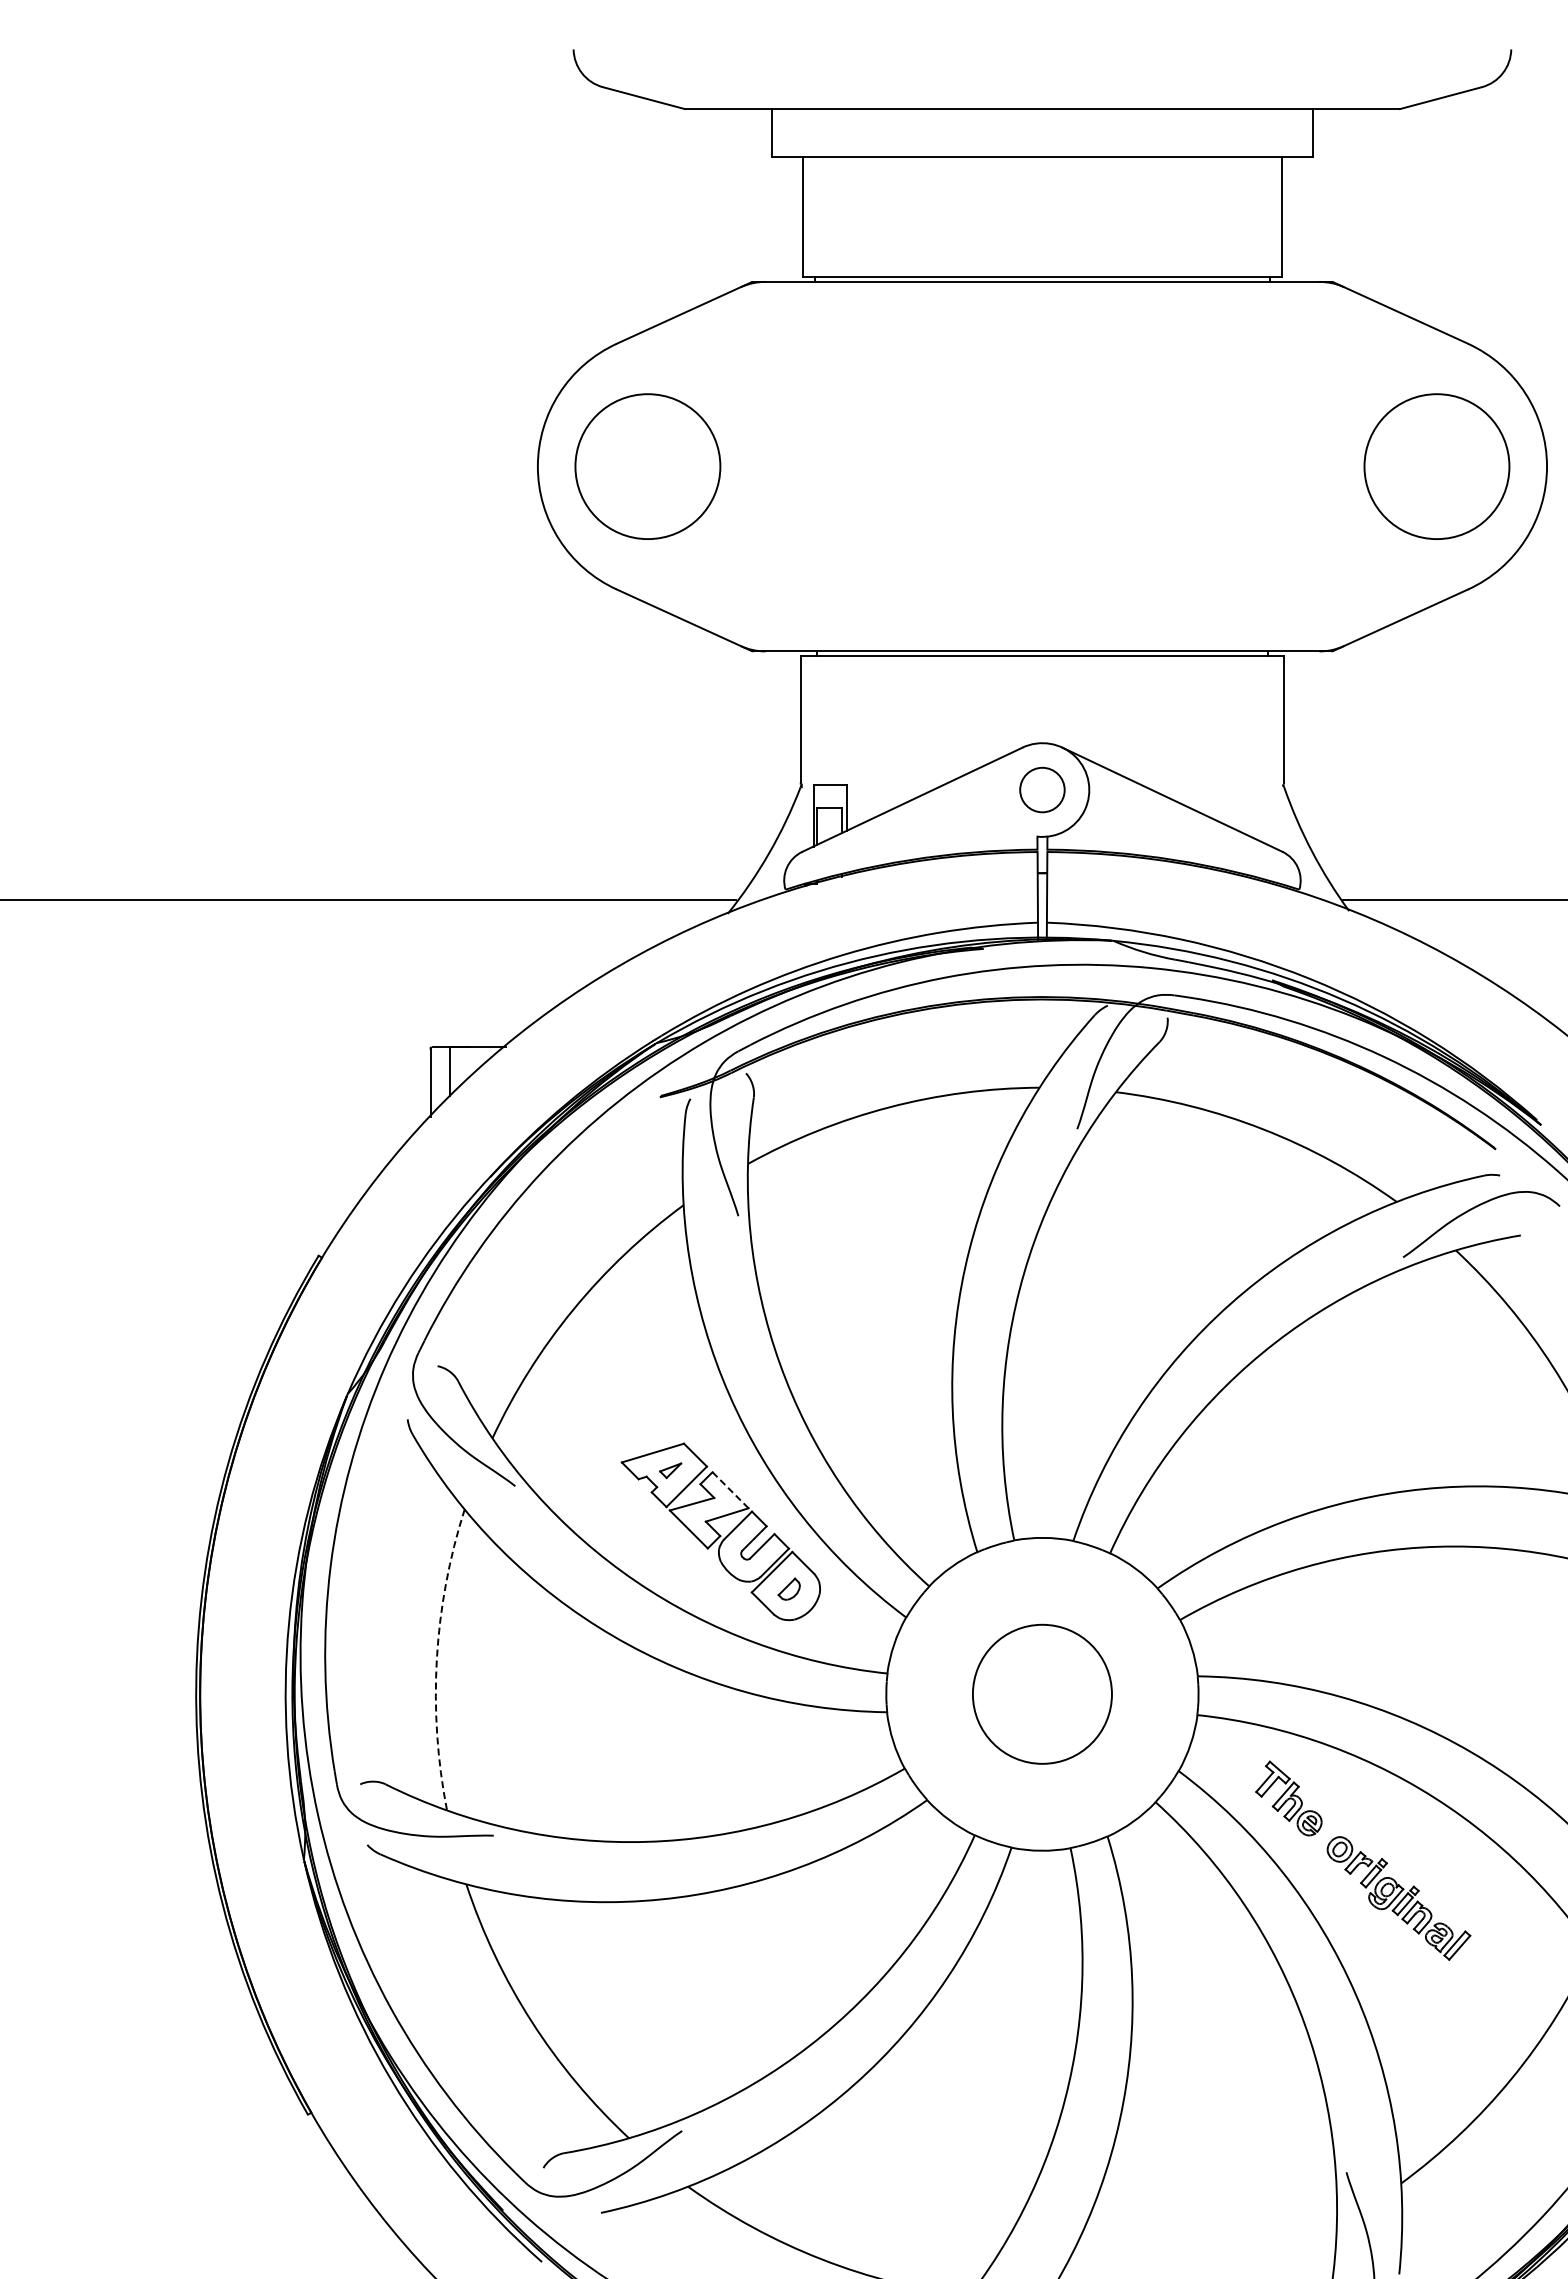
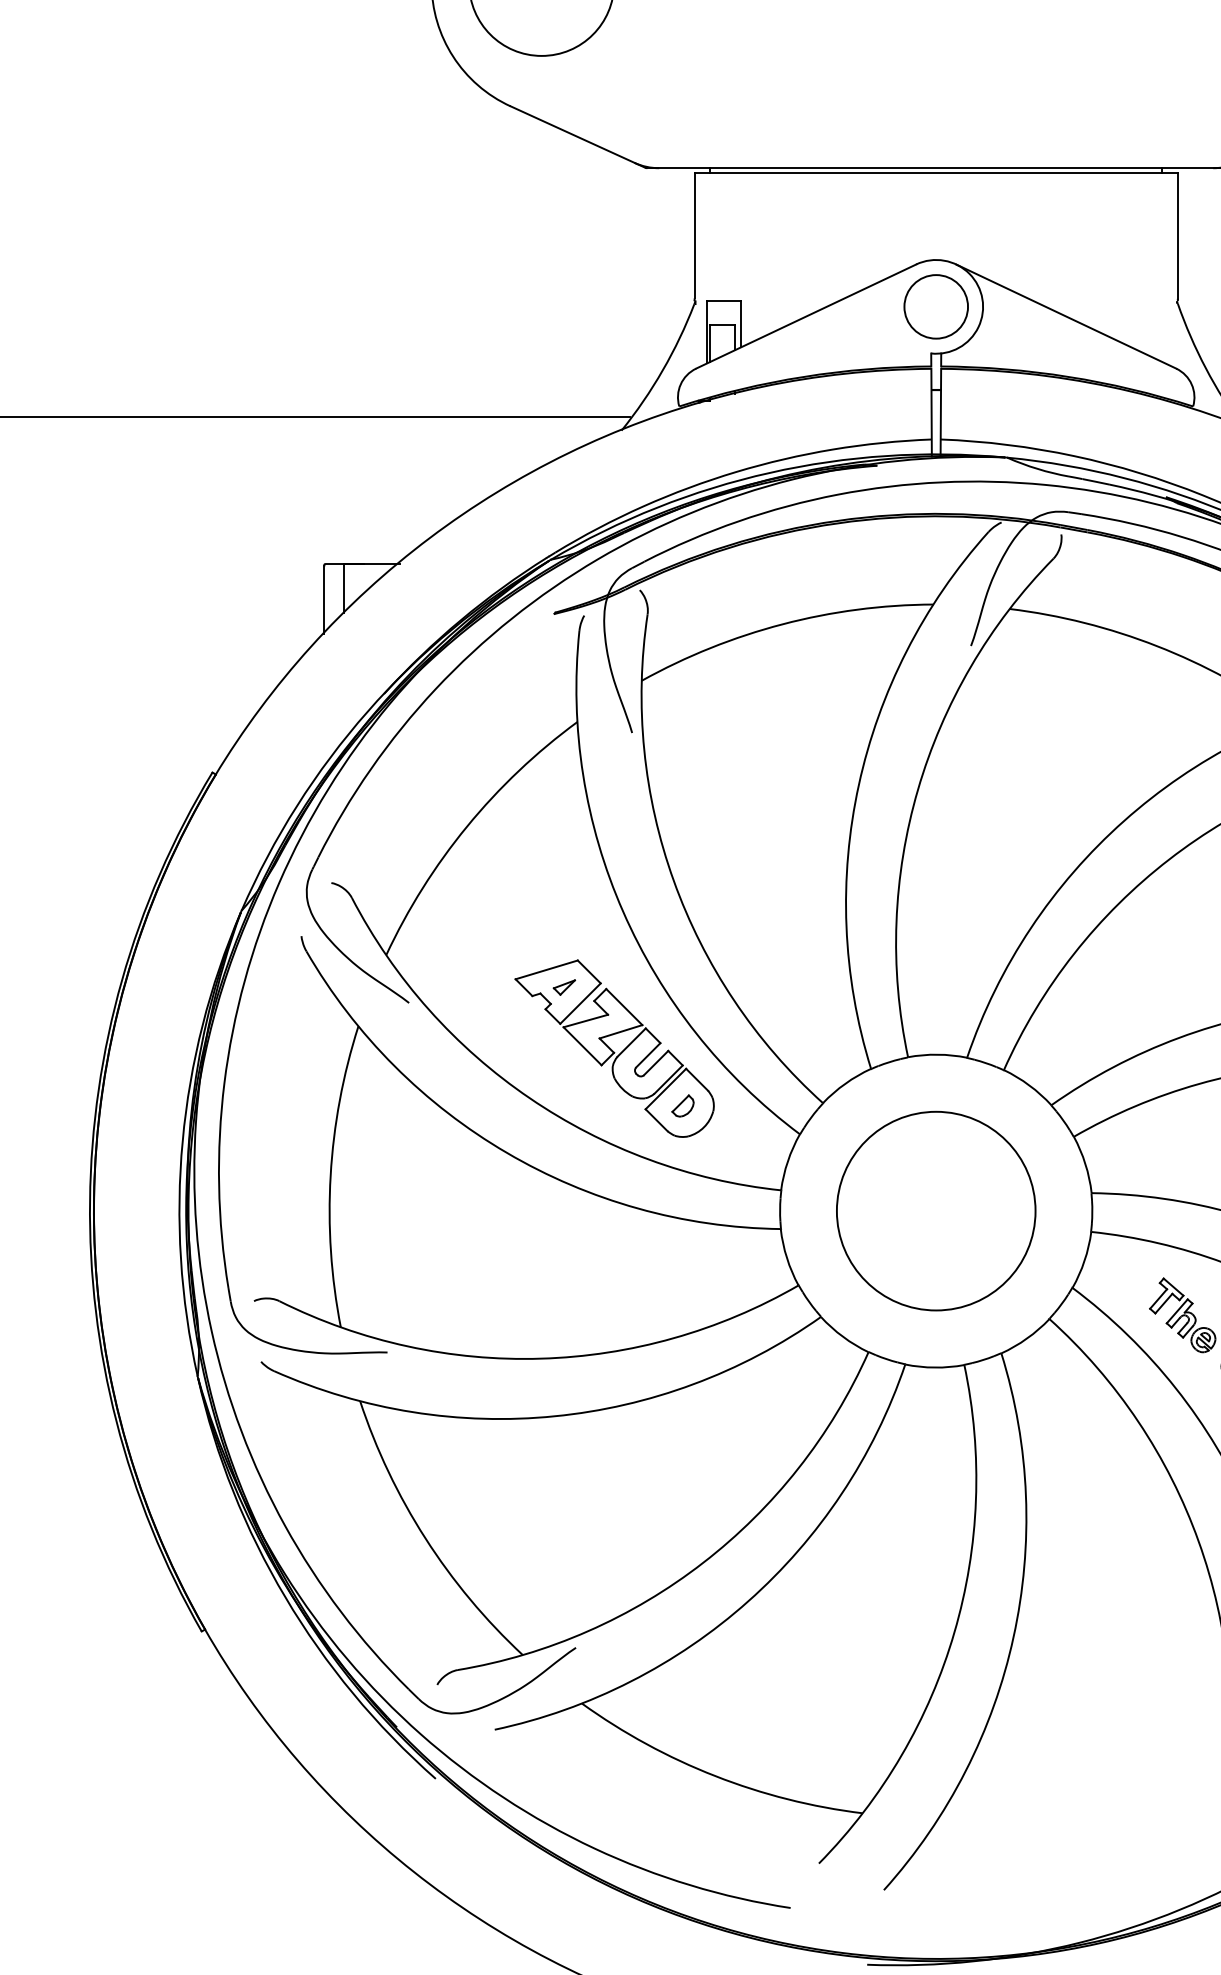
circle: (1042, 789) -> (936, 306), size x1.43
line: (730, 1490) -> (624, 1007), dashed -> solid
arc: (436, 1658) -> (330, 1175), dashed -> solid
circle: (1042, 1694) -> (936, 1211), size x1.43

